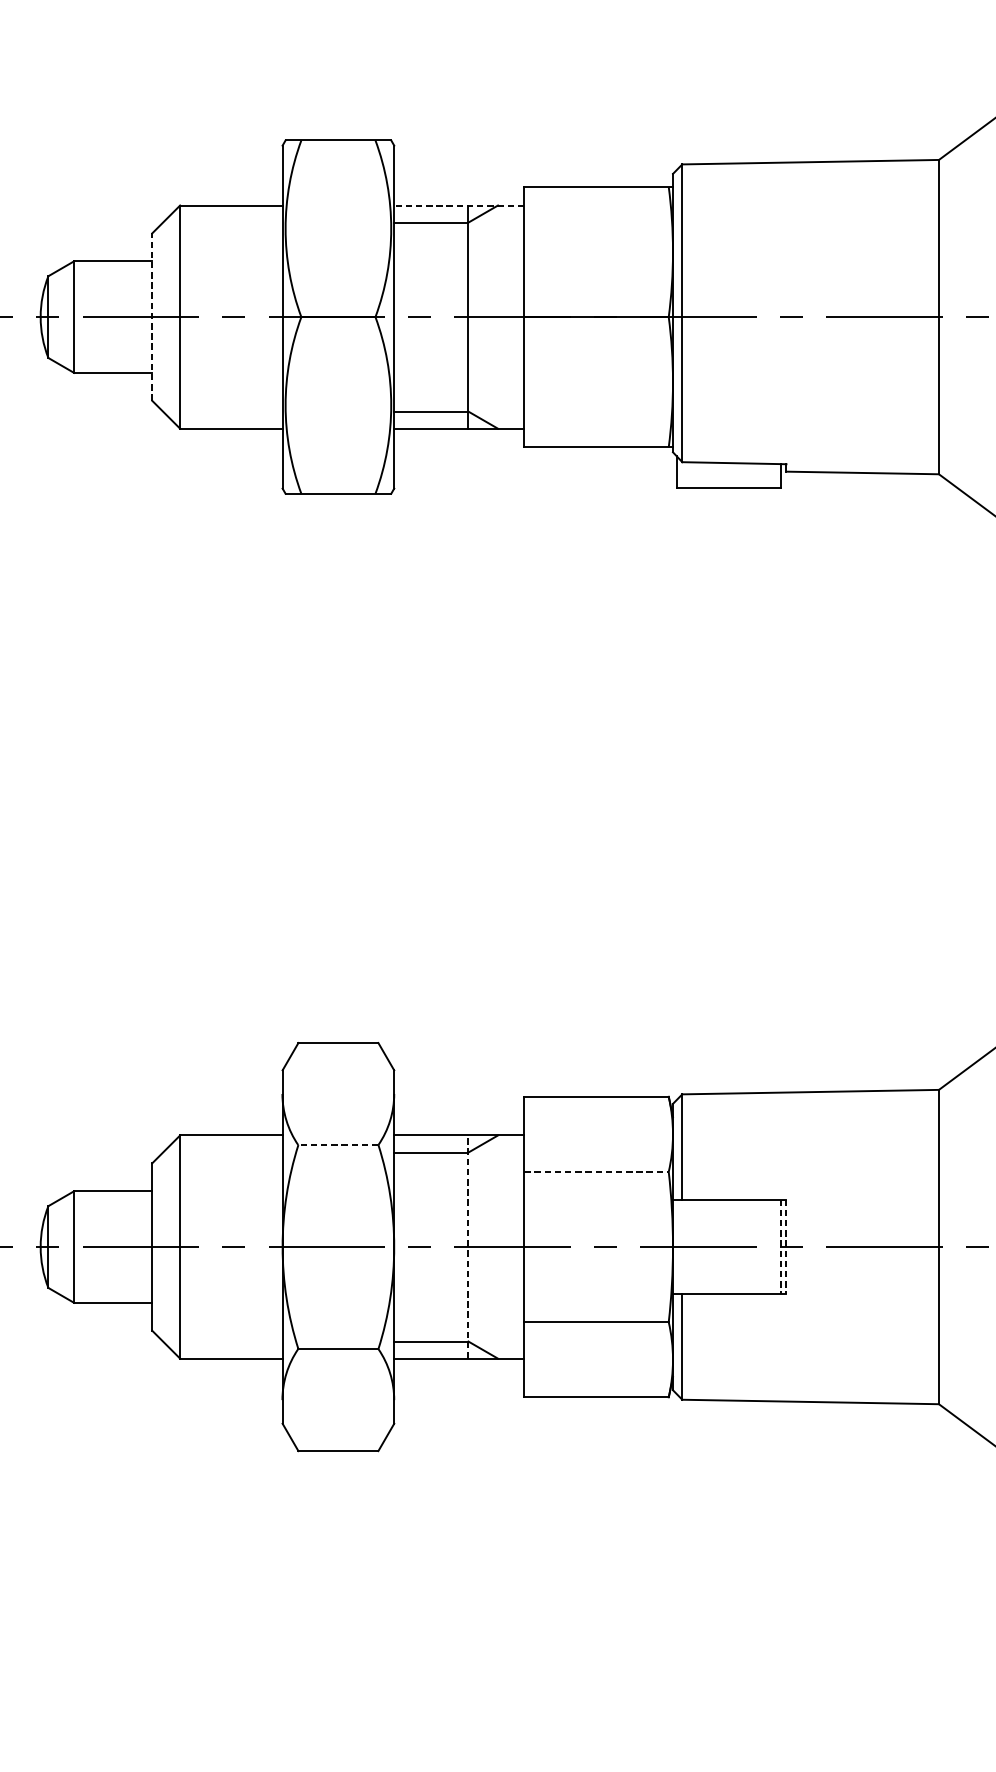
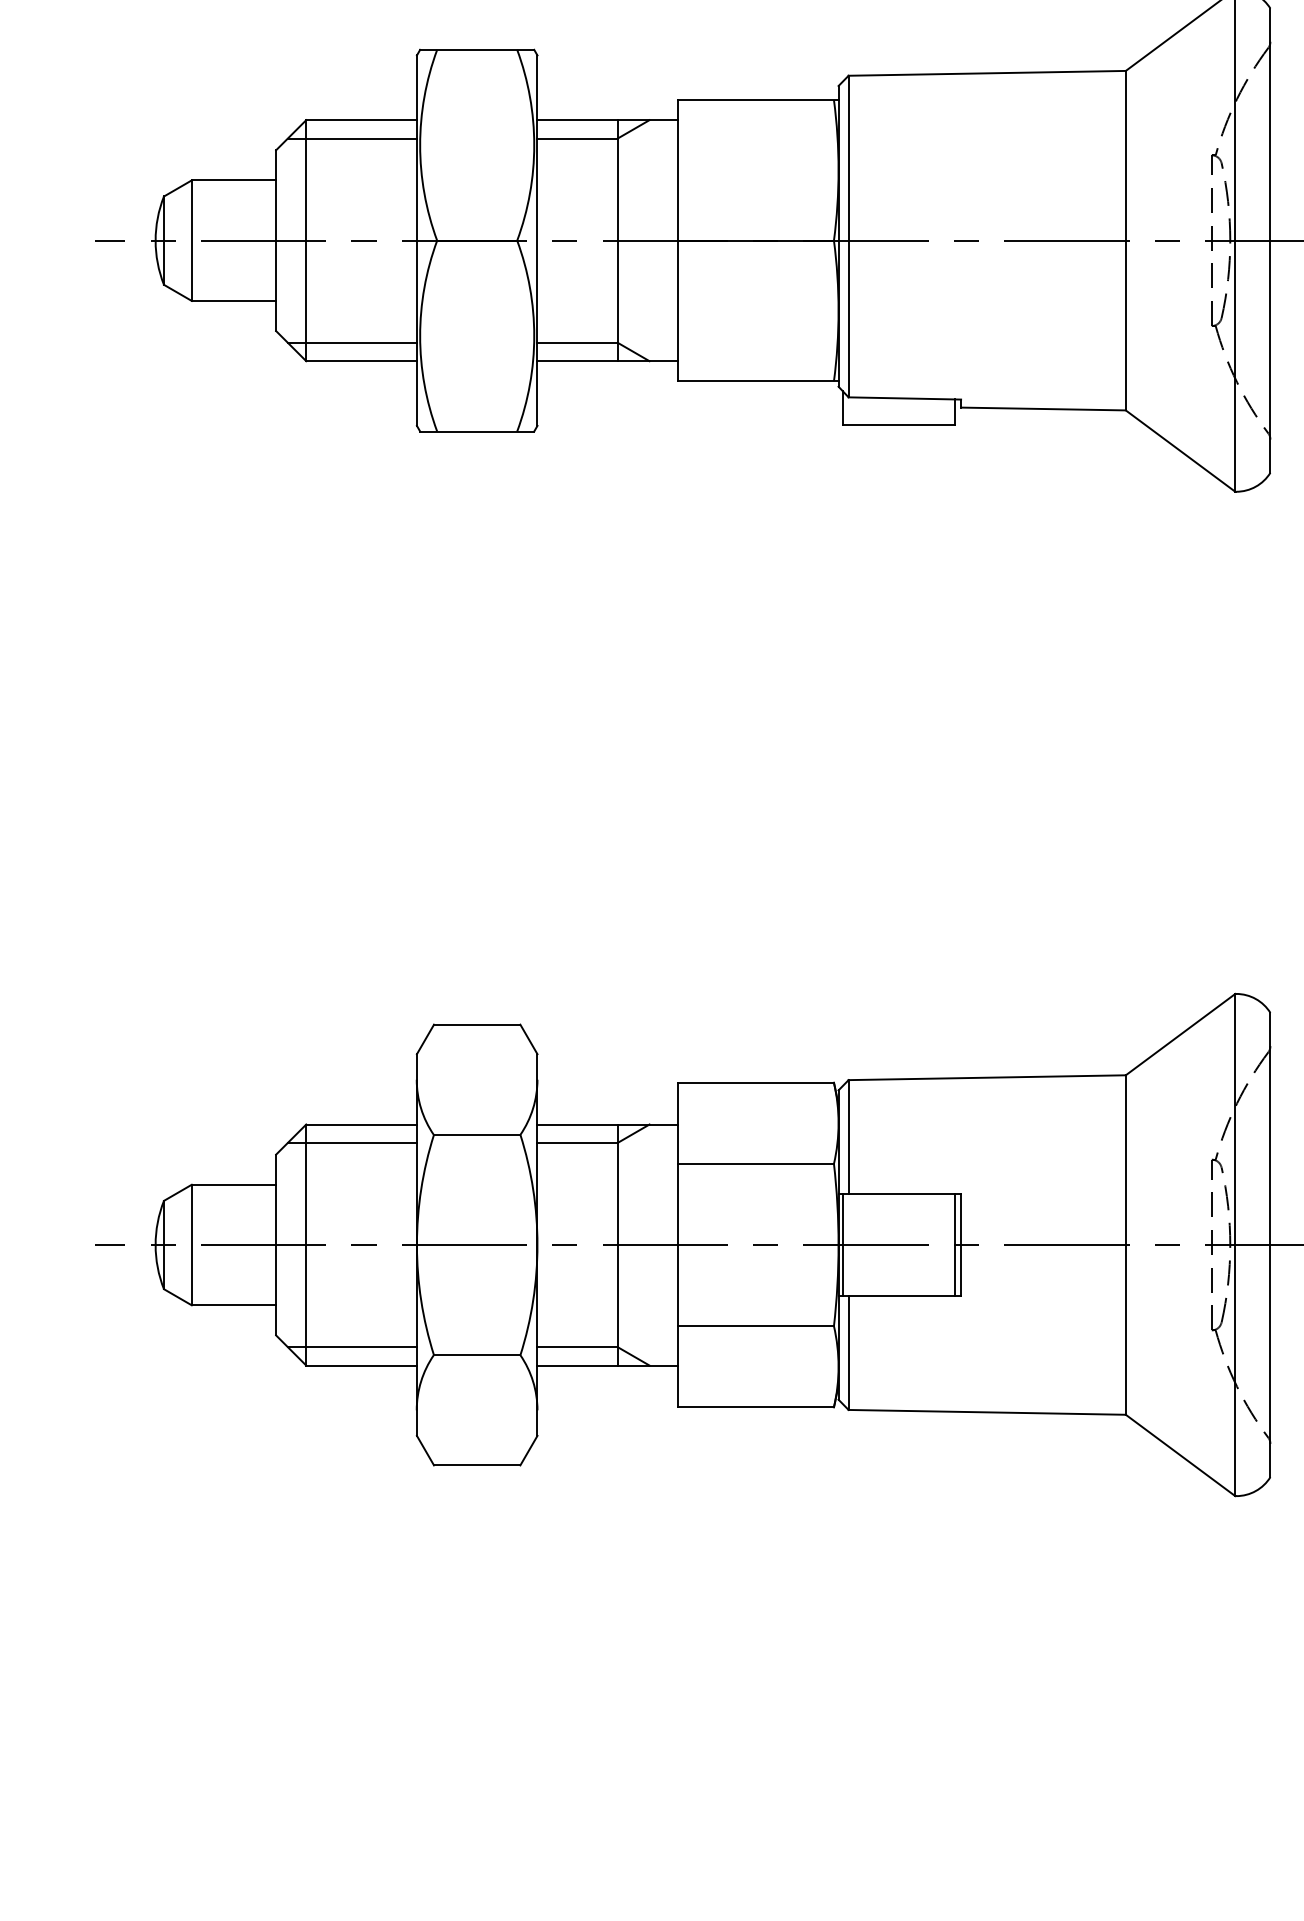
line: (459, 205) -> (607, 120), dashed -> solid
line: (222, 222) -> (351, 138), added
line: (152, 316) -> (276, 240), dashed -> solid
line: (222, 411) -> (351, 342), added
line: (337, 1144) -> (476, 1134), dashed -> solid
line: (222, 1153) -> (351, 1143), added
line: (597, 1171) -> (756, 1163), dashed -> solid
line: (676, 1246) -> (842, 1244), added
line: (468, 1247) -> (617, 1245), dashed -> solid
line: (781, 1247) -> (955, 1245), dashed -> solid
line: (786, 1247) -> (961, 1245), dashed -> solid
line: (222, 1341) -> (351, 1347), added

